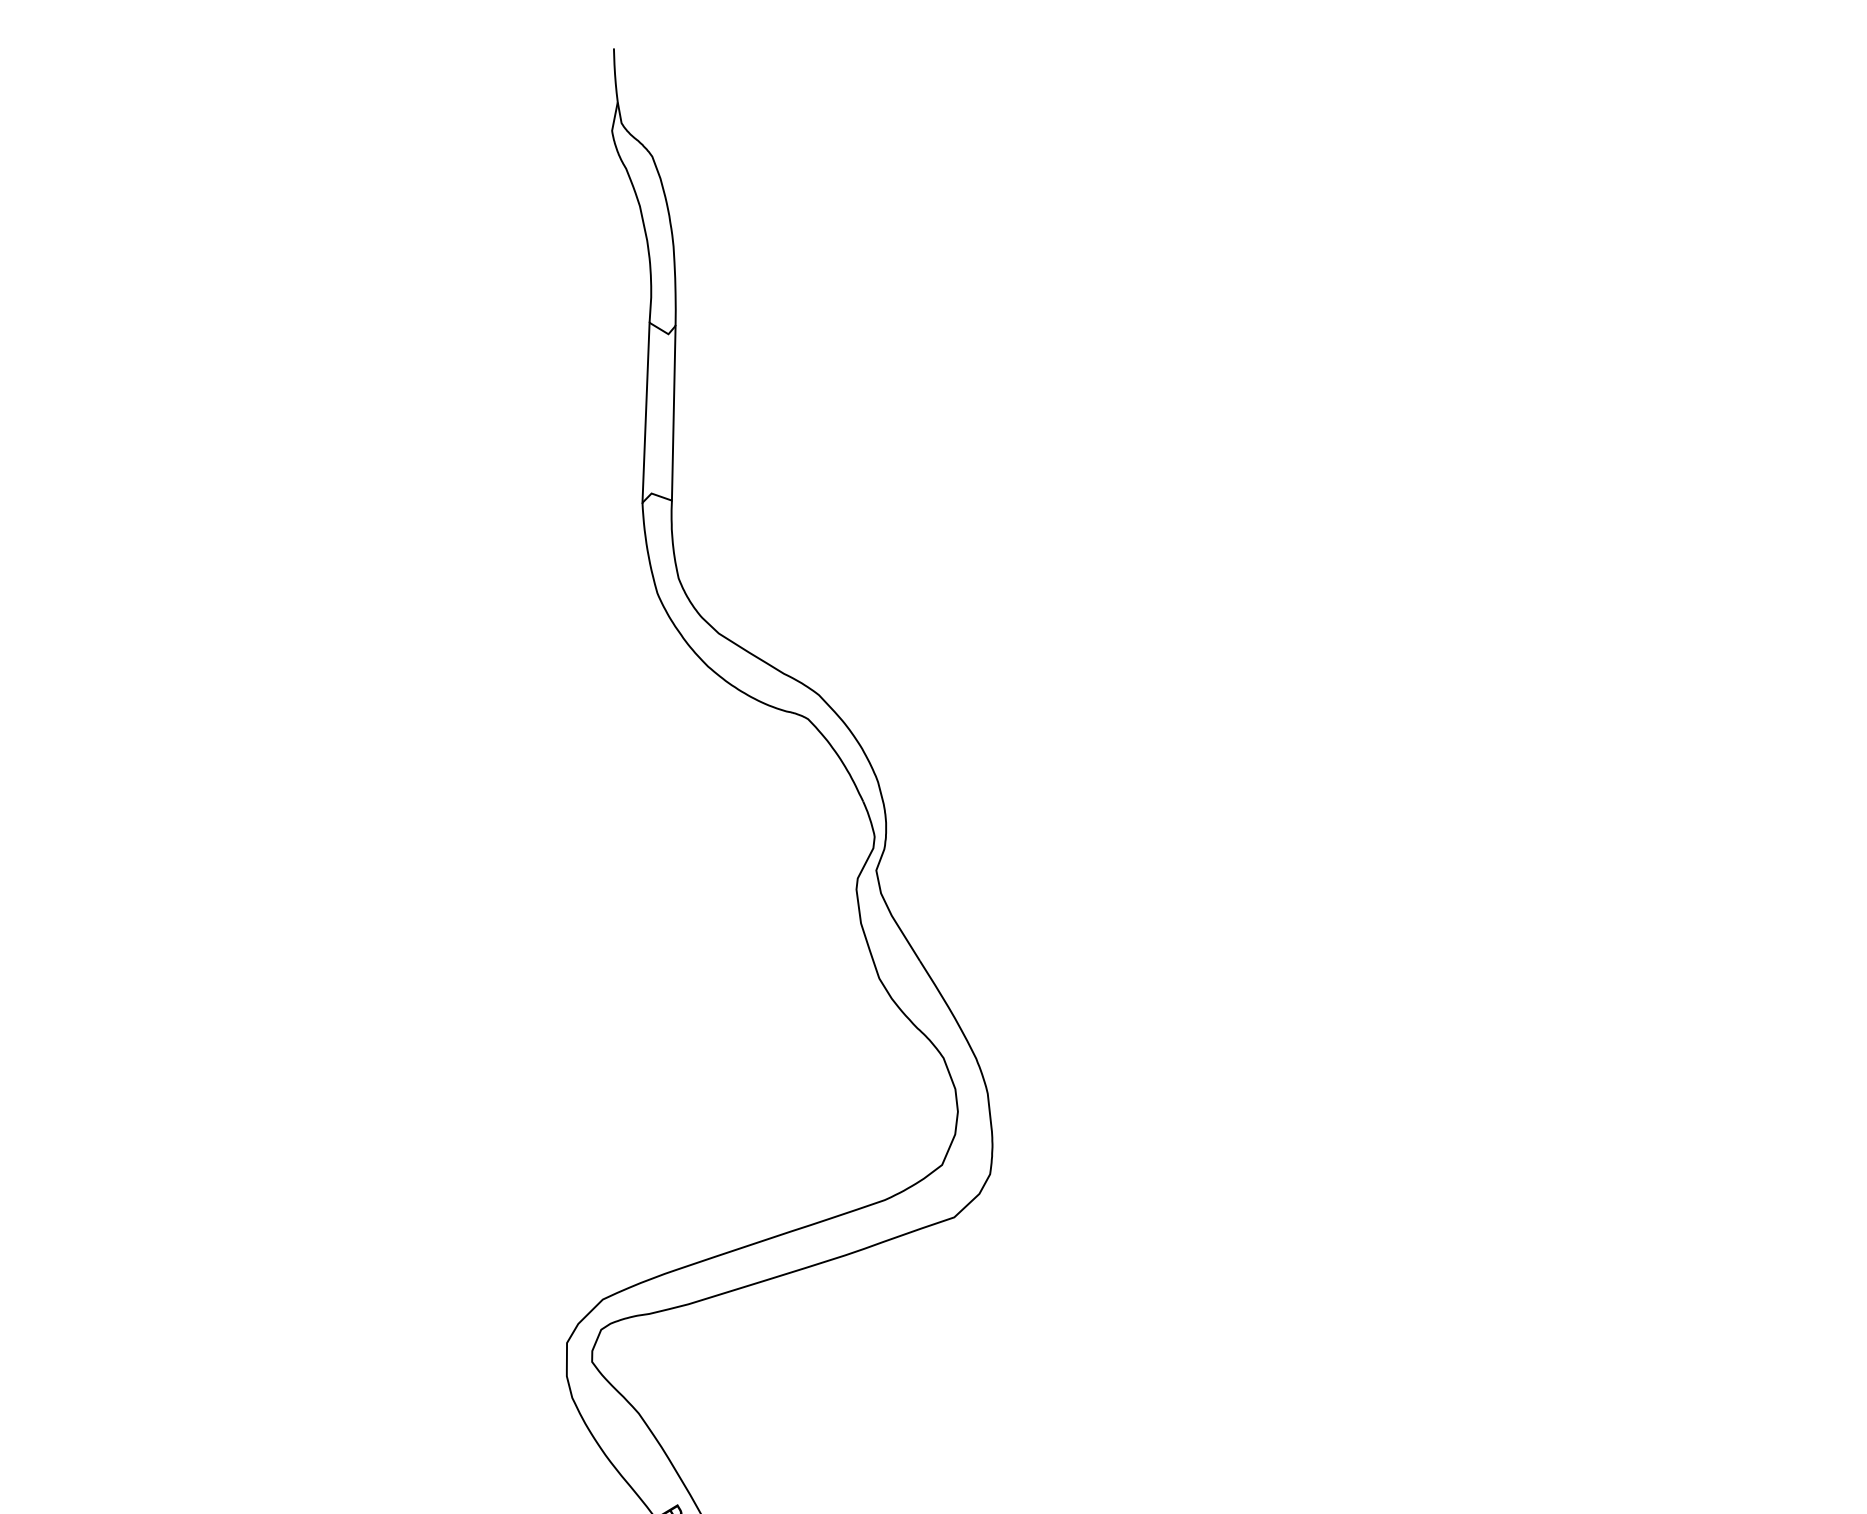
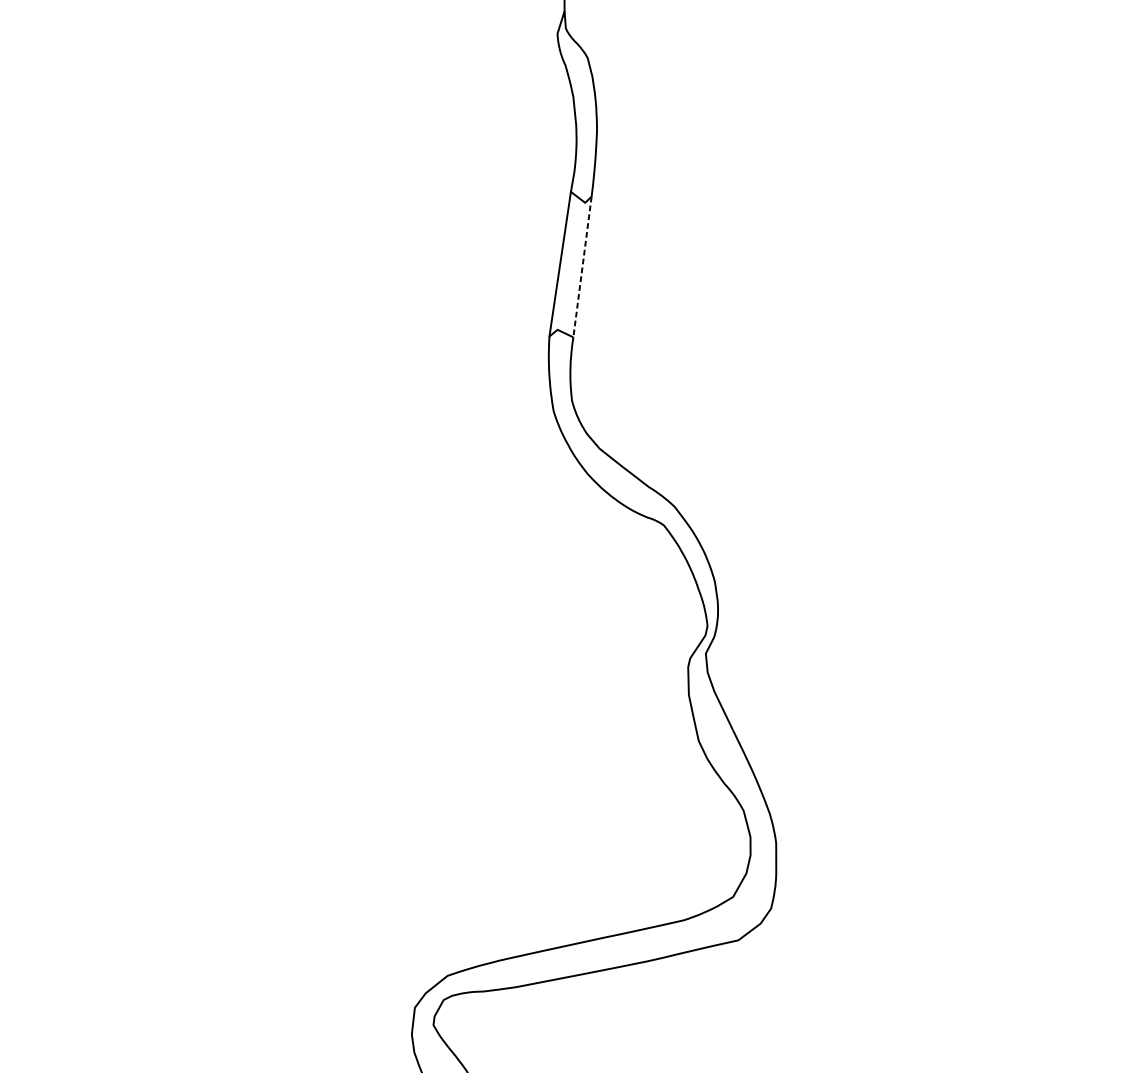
line: (673, 413) -> (582, 267), solid -> dashed

